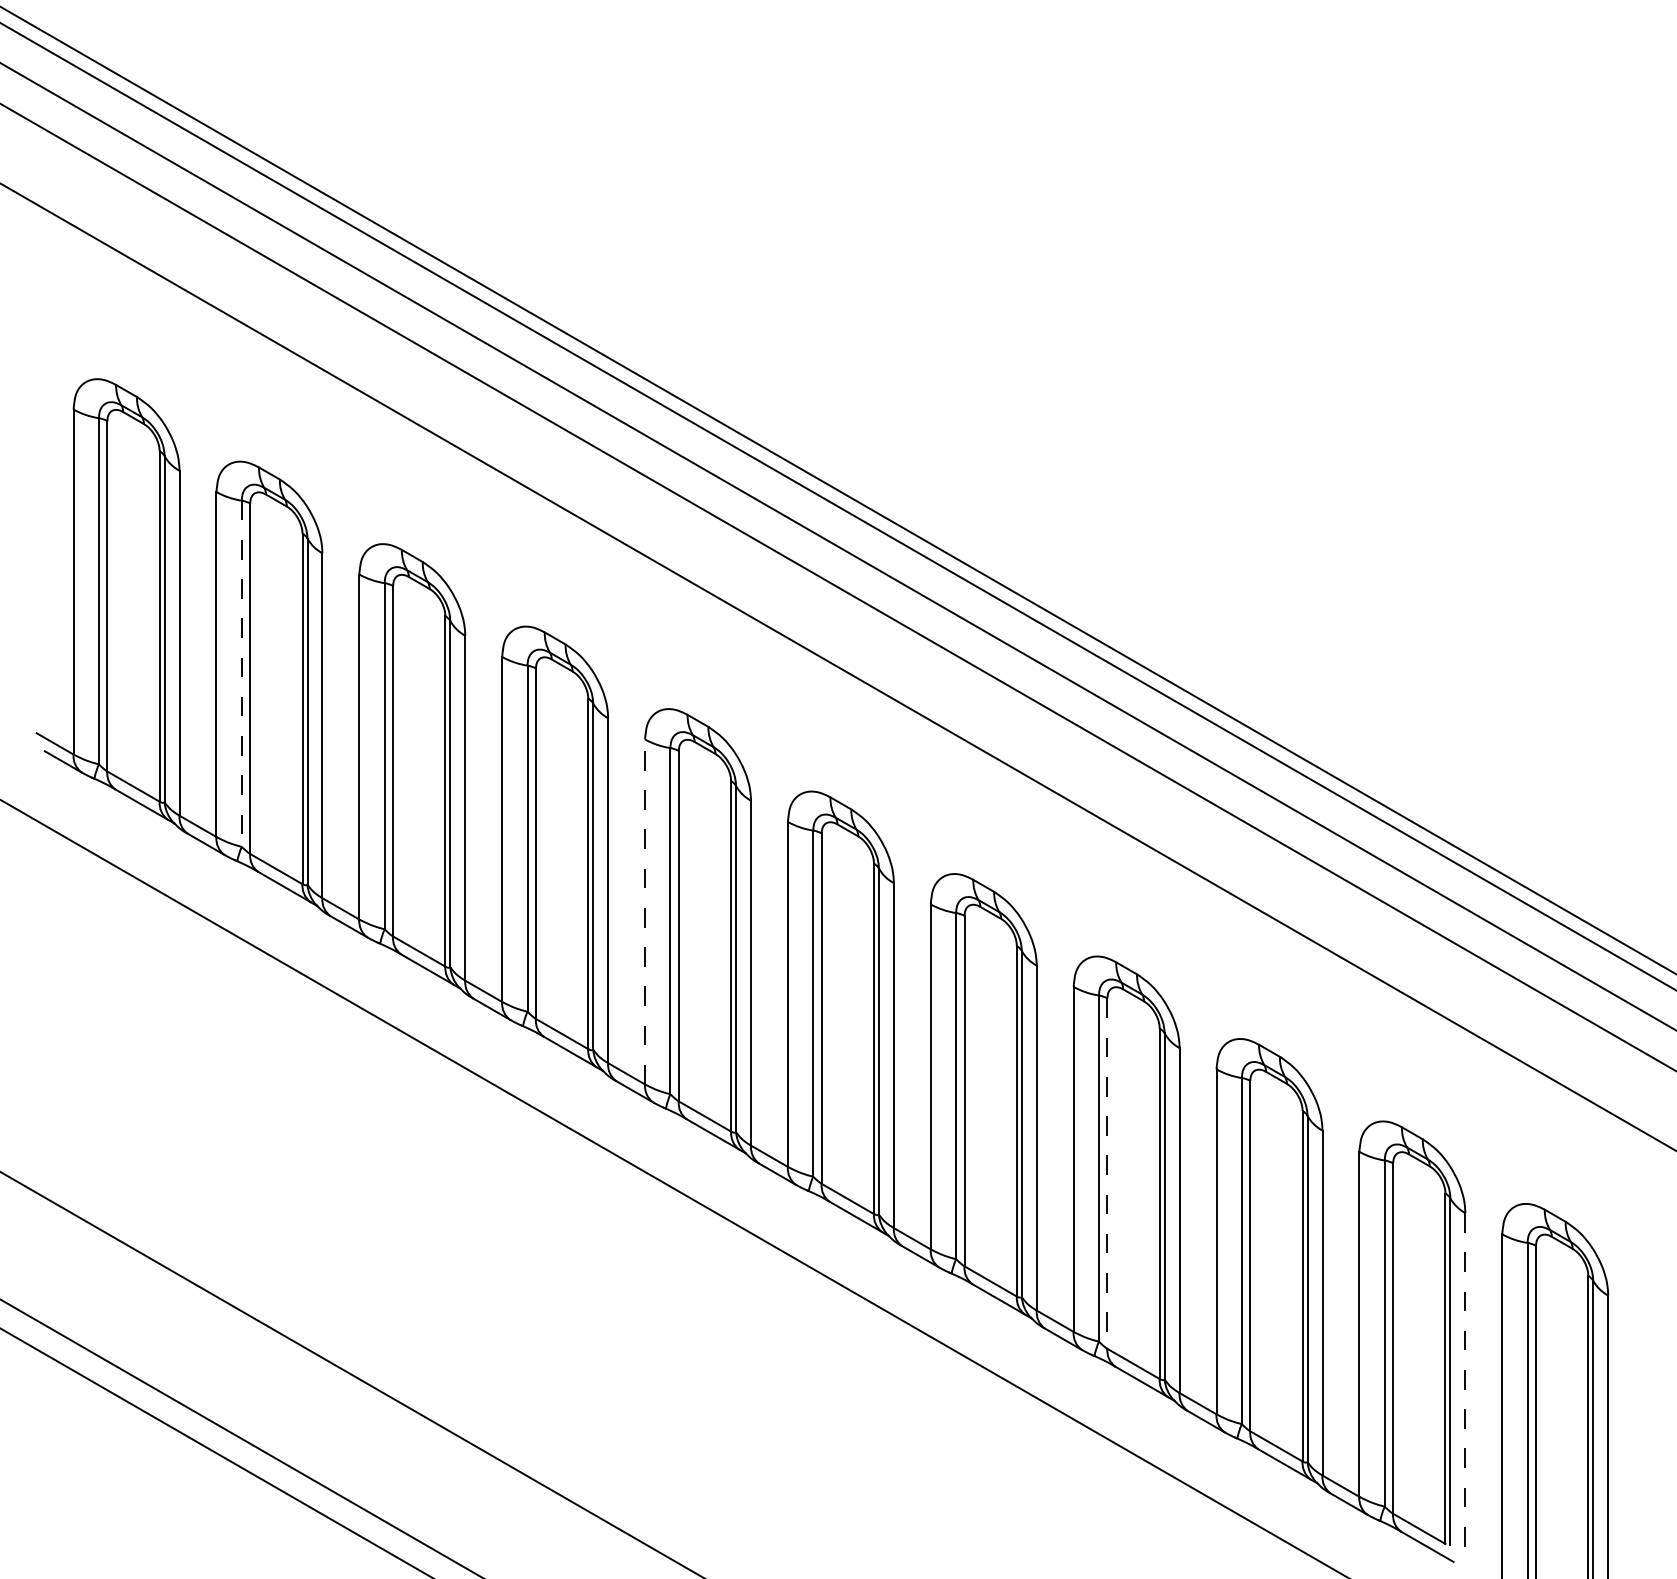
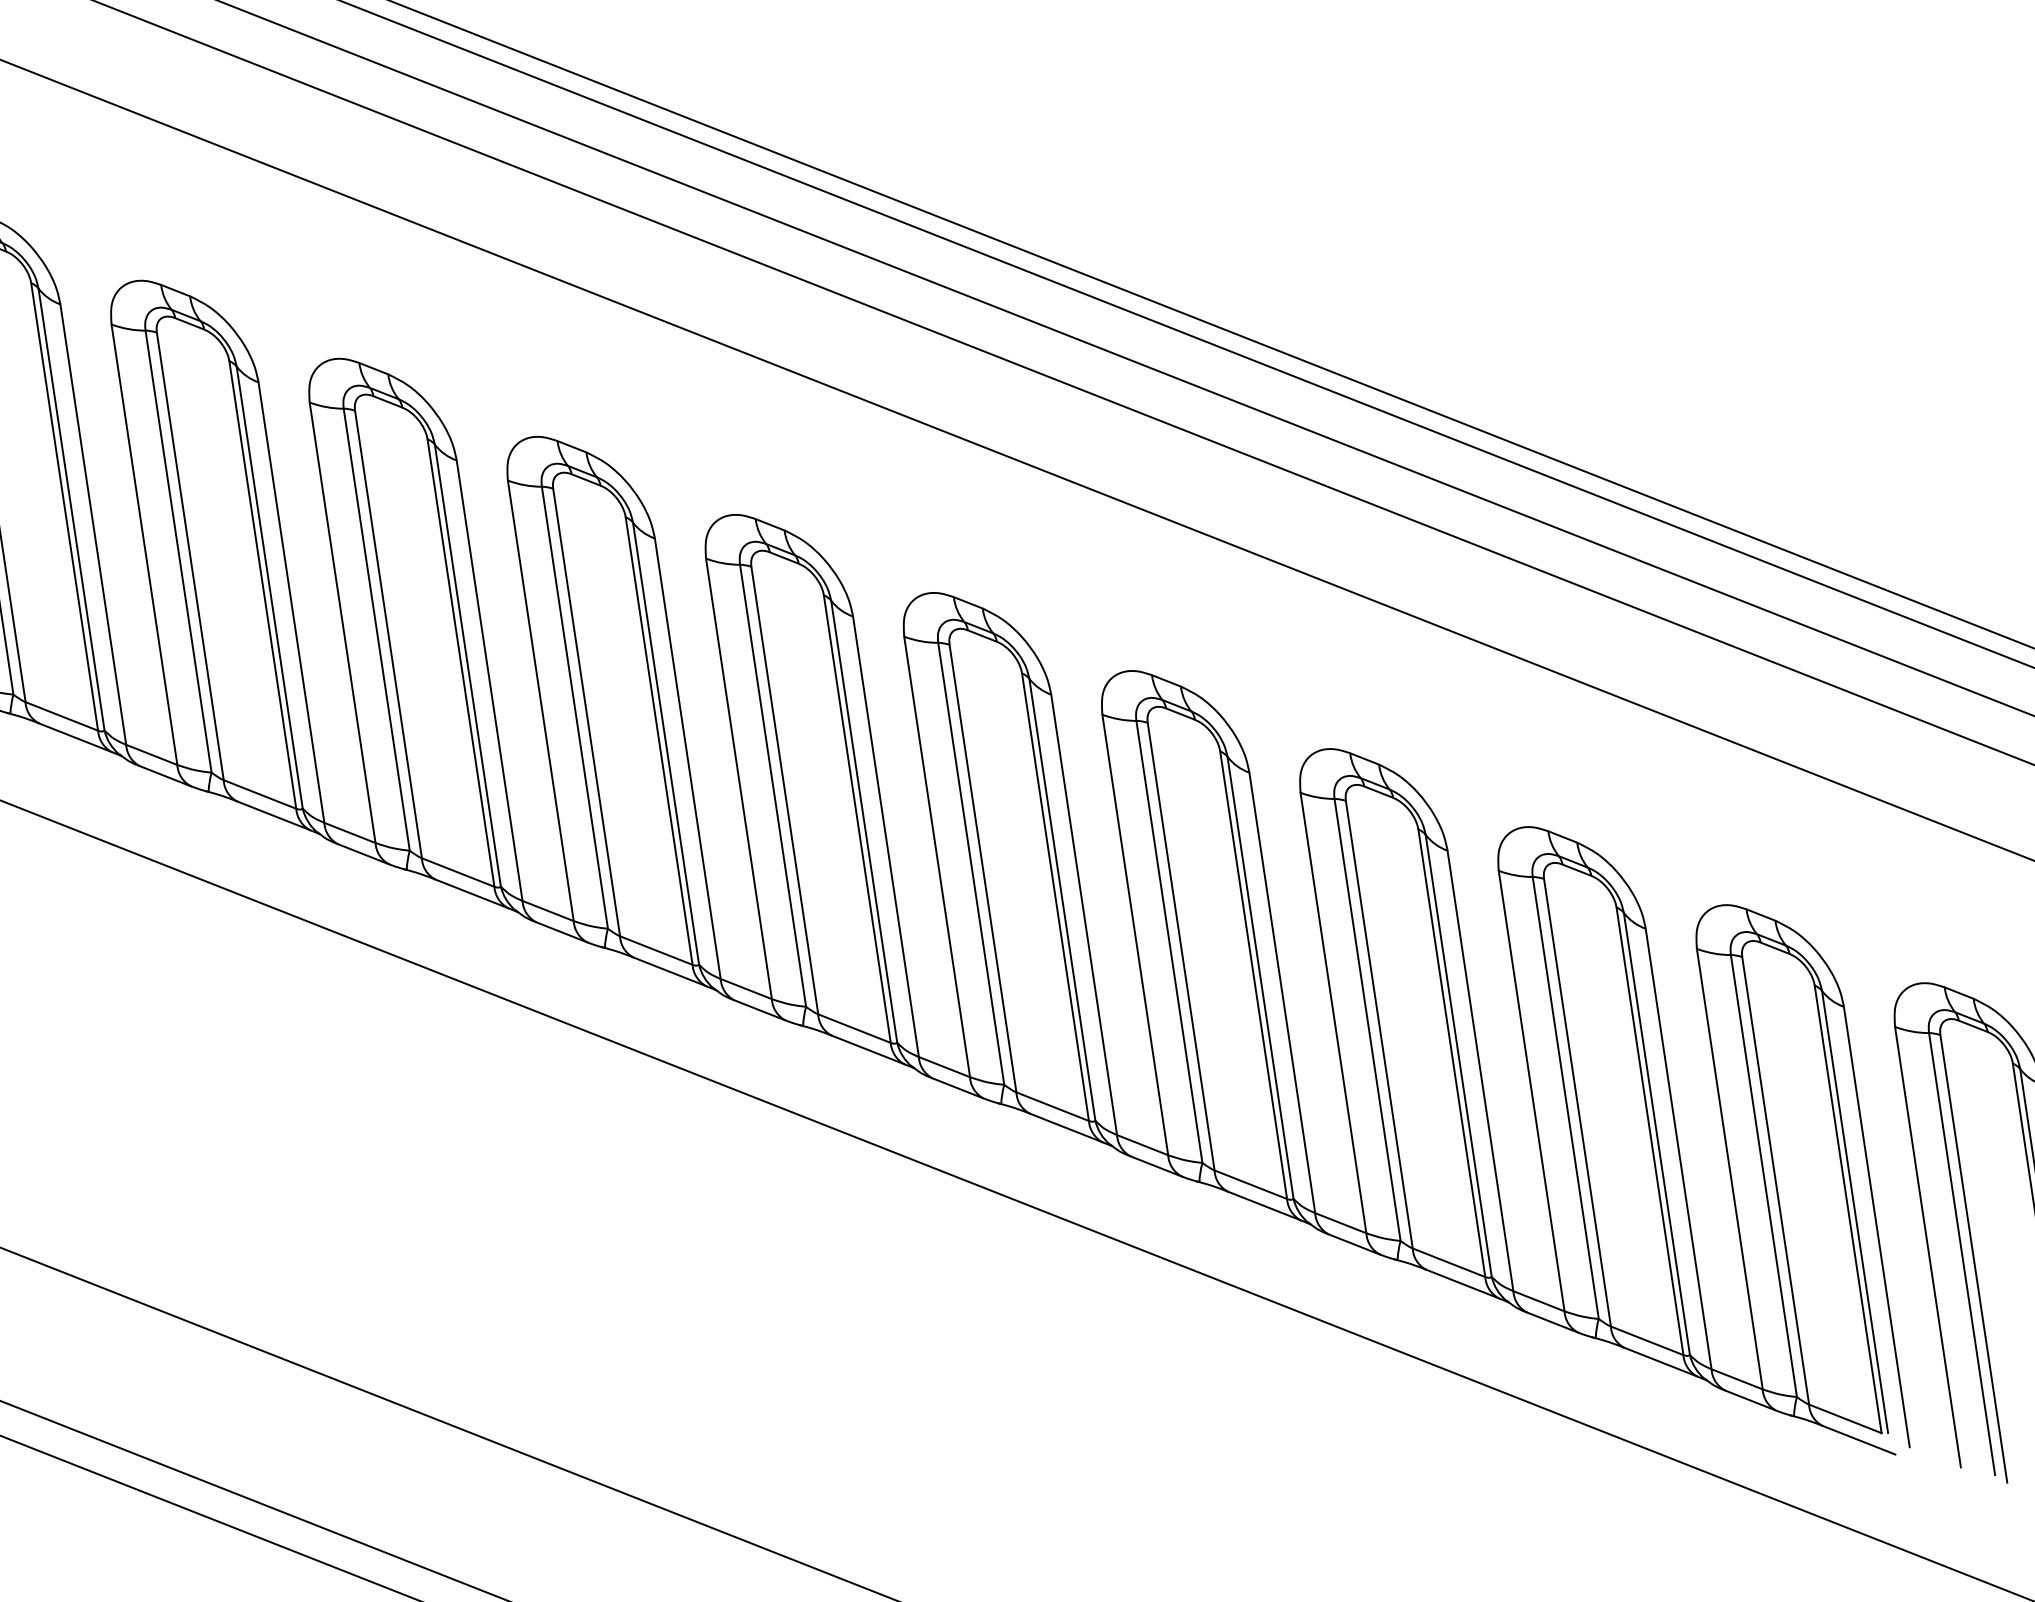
line: (241, 674) -> (178, 552), dashed -> solid
line: (645, 911) -> (739, 778), dashed -> solid
line: (1107, 1174) -> (1379, 1025), dashed -> solid
line: (1465, 1386) -> (1877, 1228), dashed -> solid

